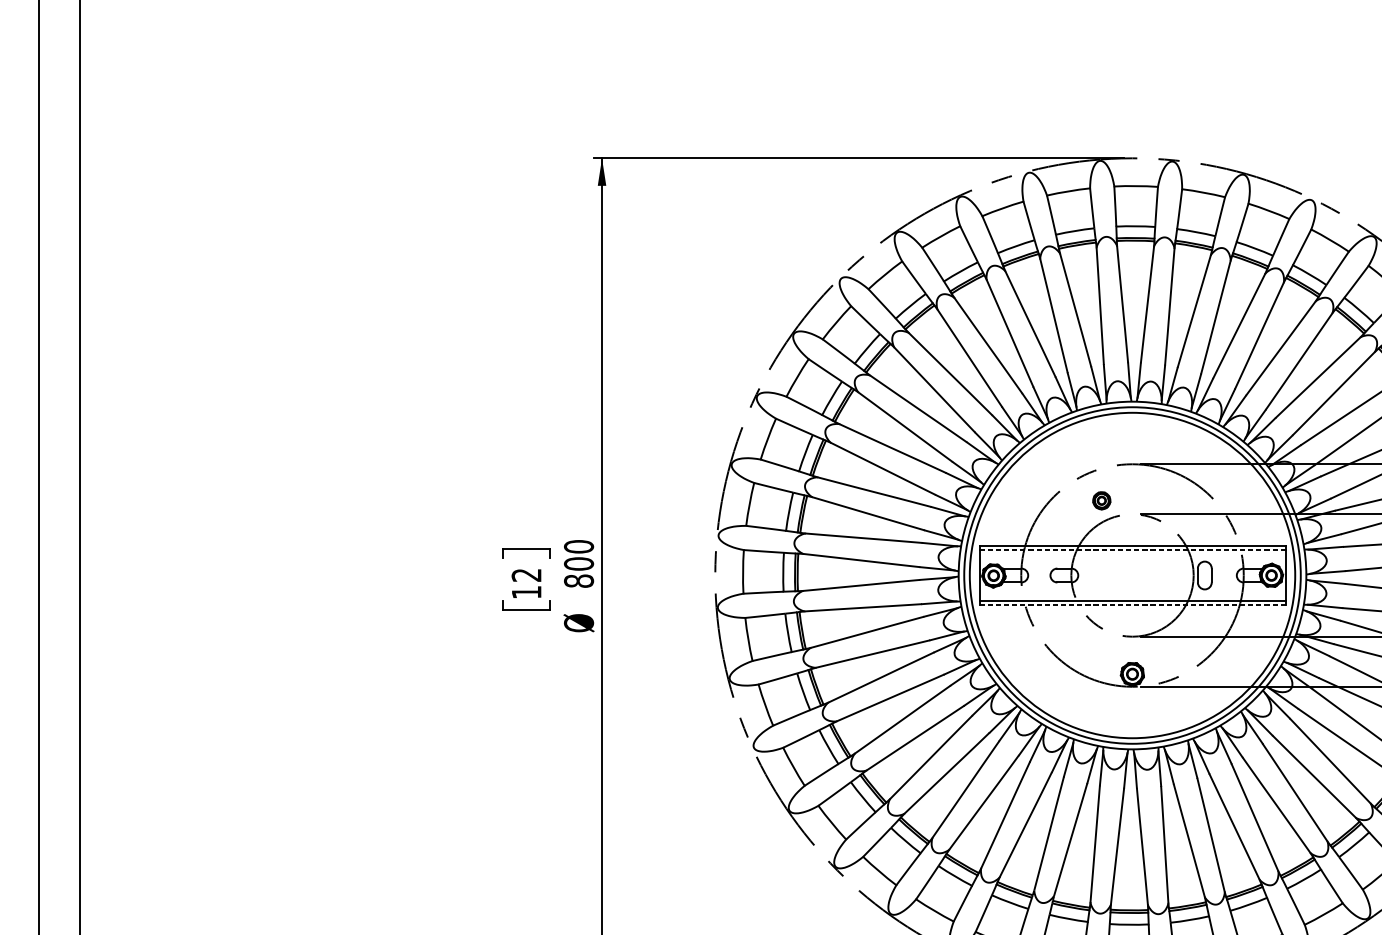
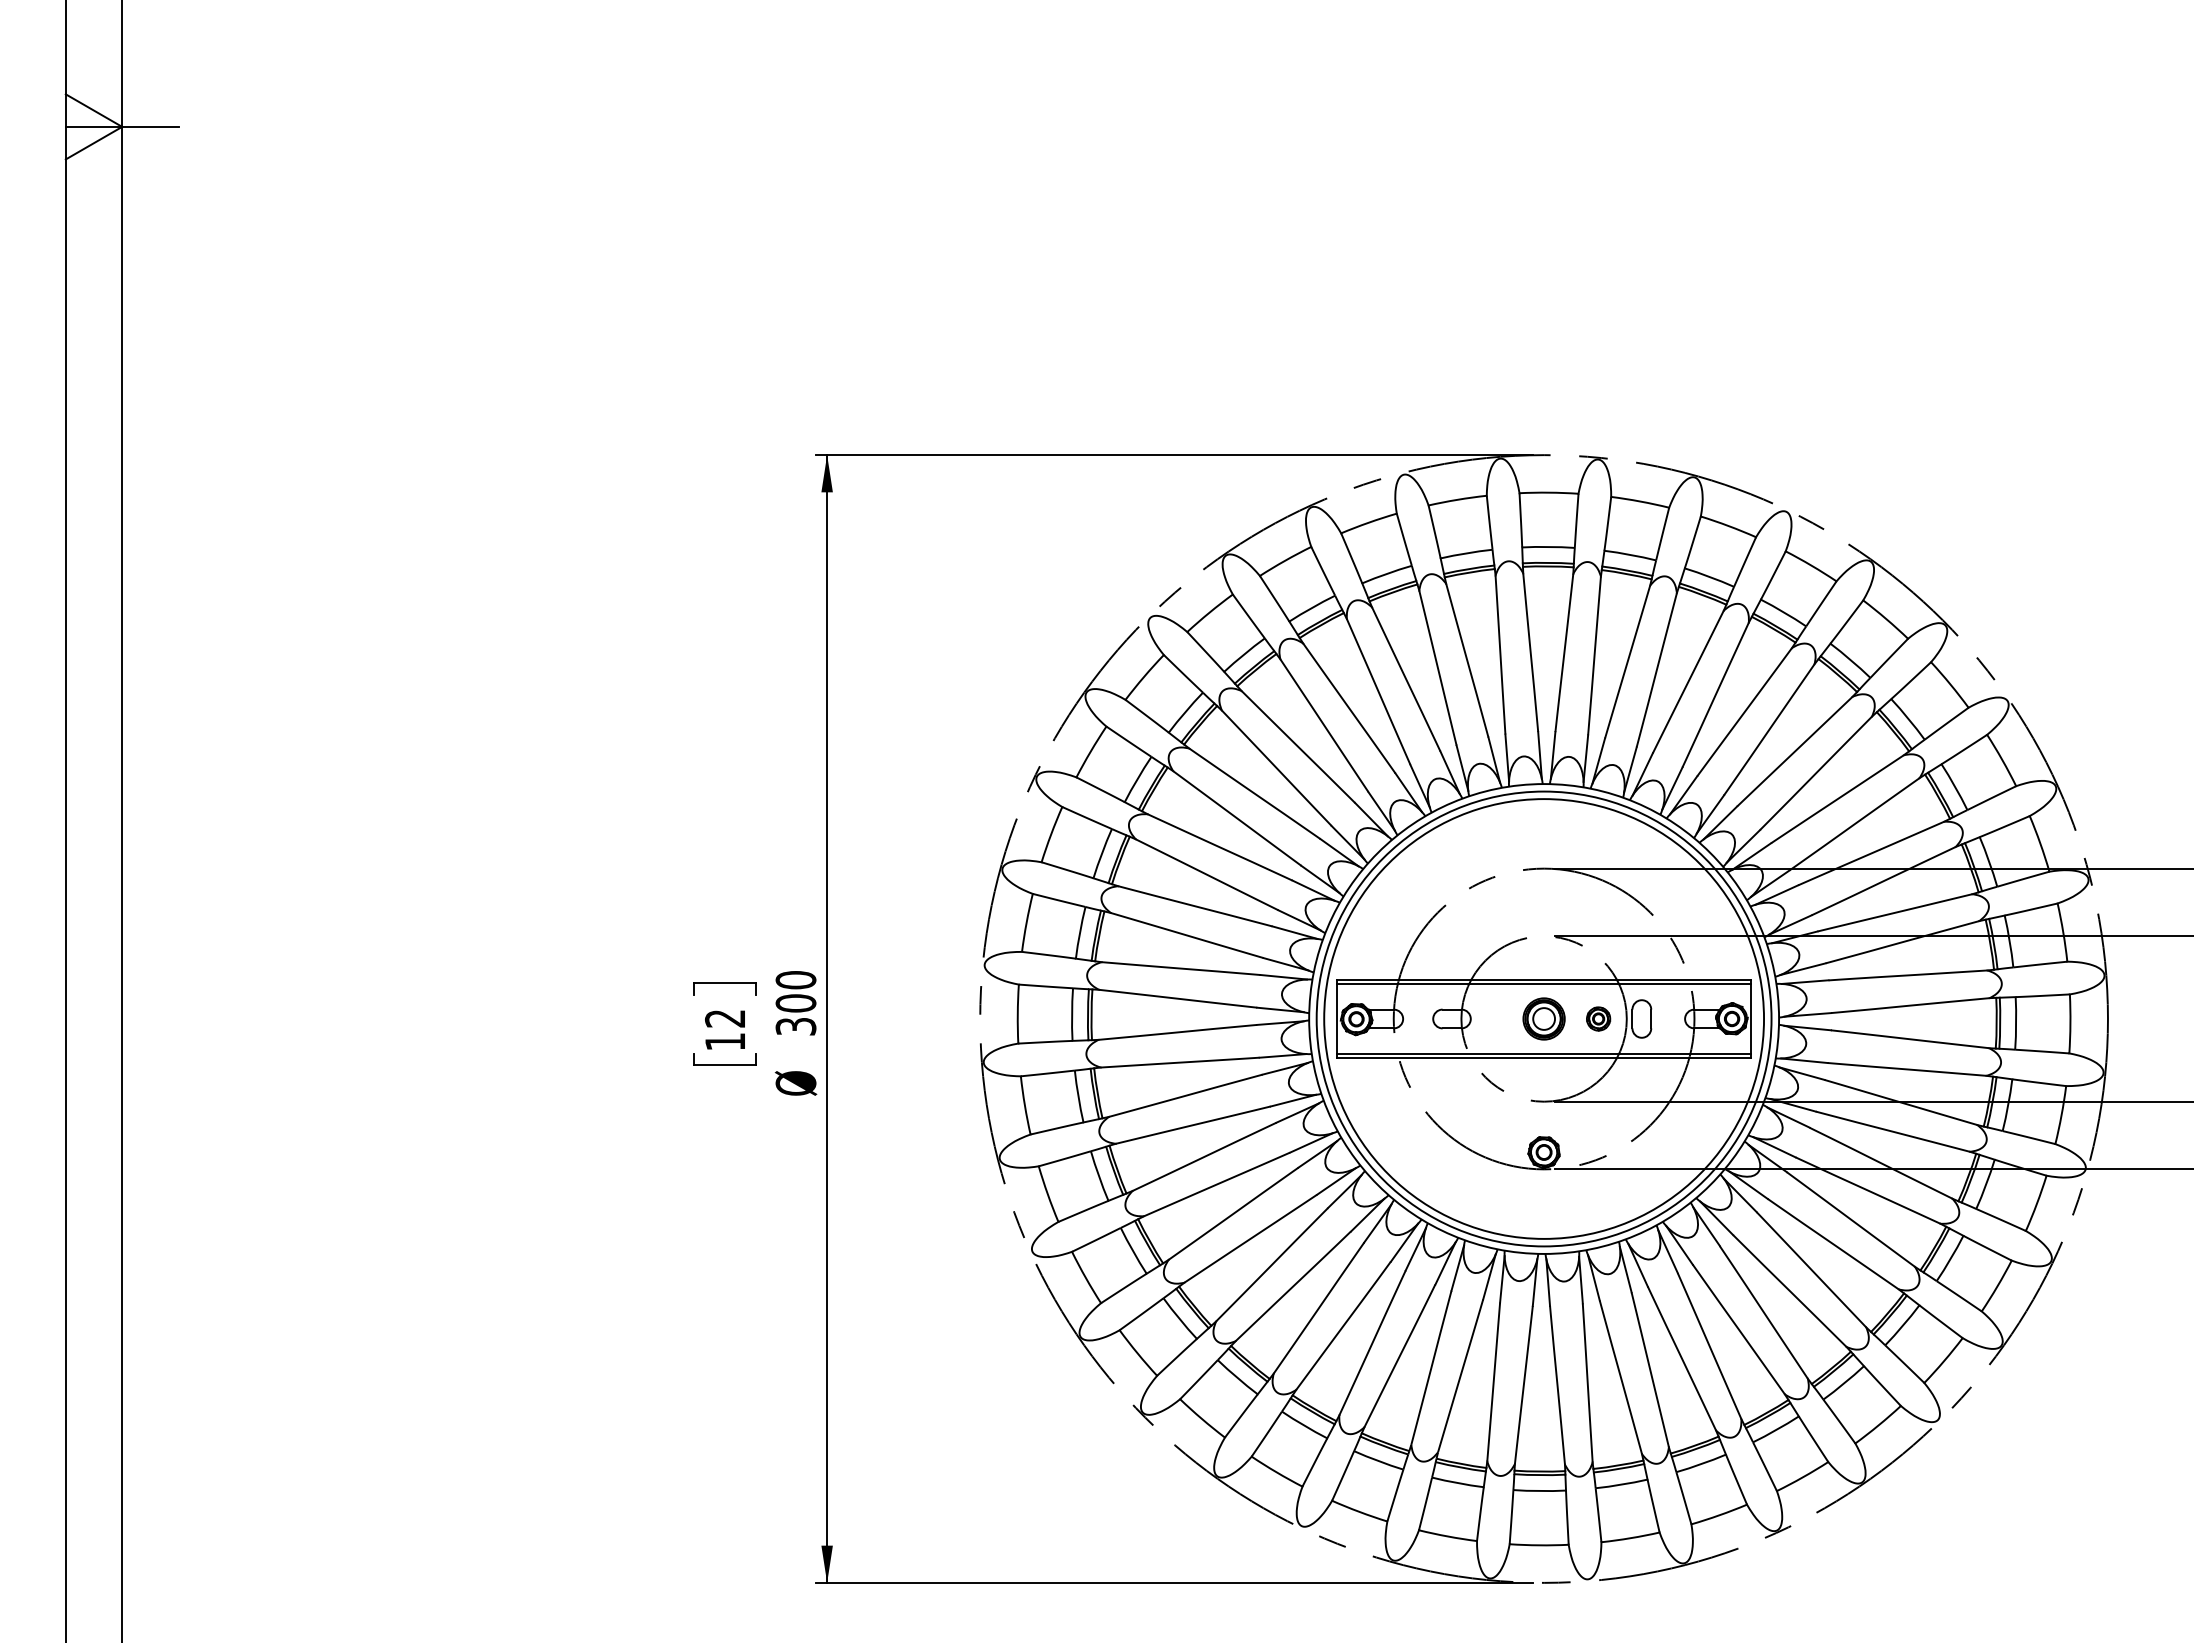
part: (1101, 500) -> (1598, 1018), moved
line: (1132, 549) -> (1544, 984), dashed -> solid
part: (1132, 575) -> (1543, 1018), added
text: (578, 581) -> (795, 1026), 800 -> 300
line: (1132, 604) -> (1544, 1058), dashed -> solid

